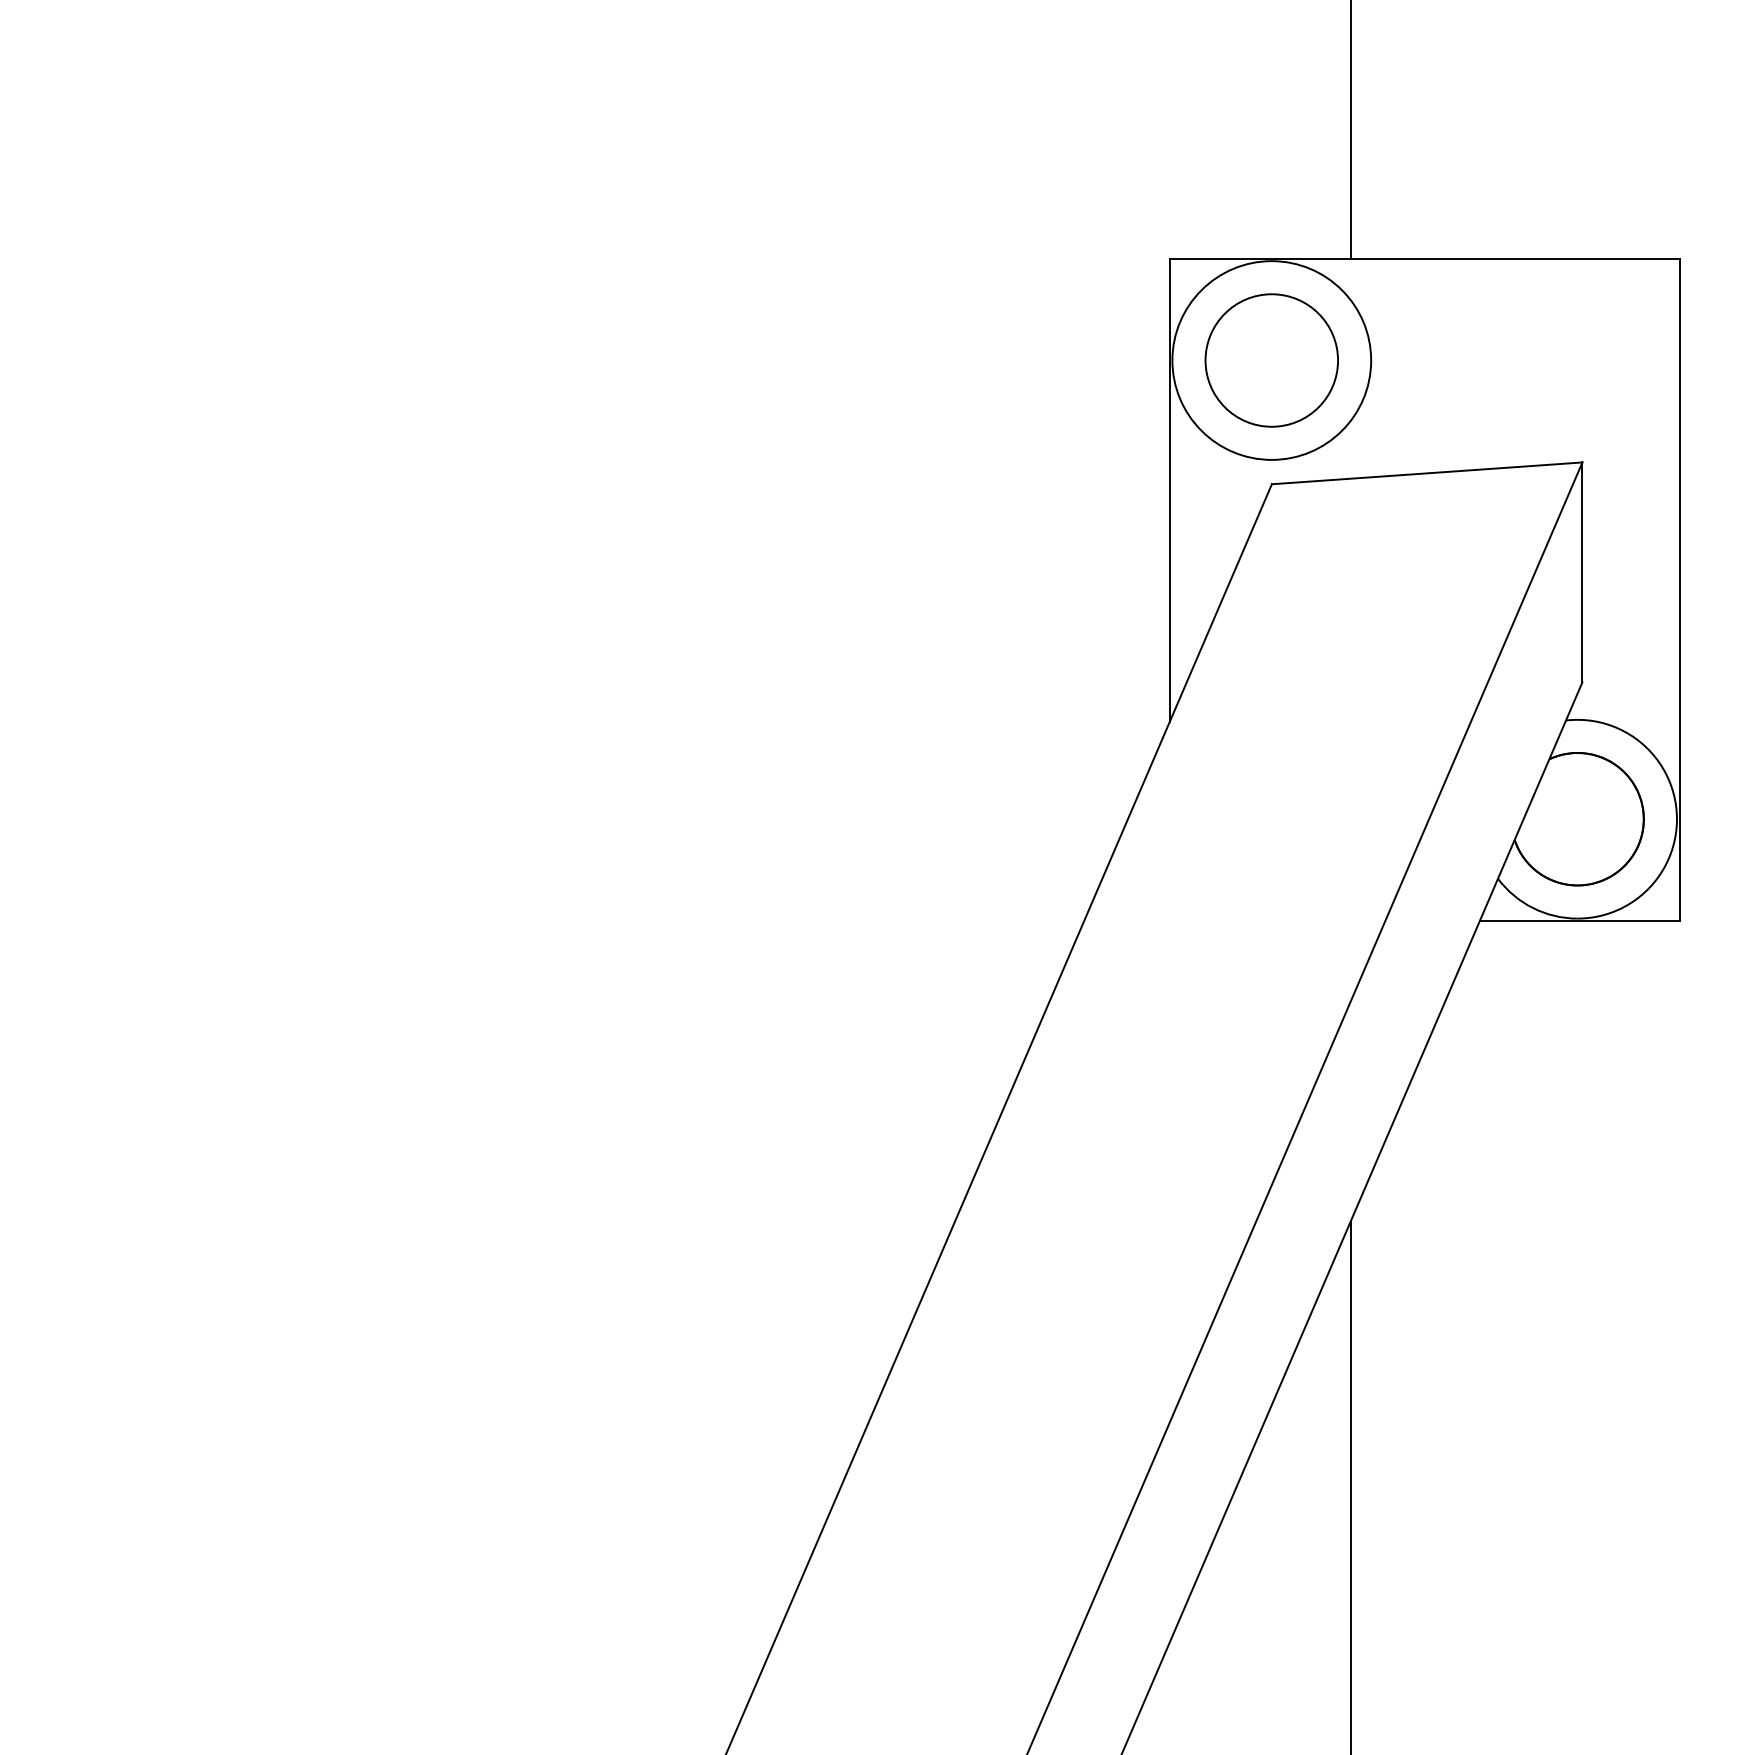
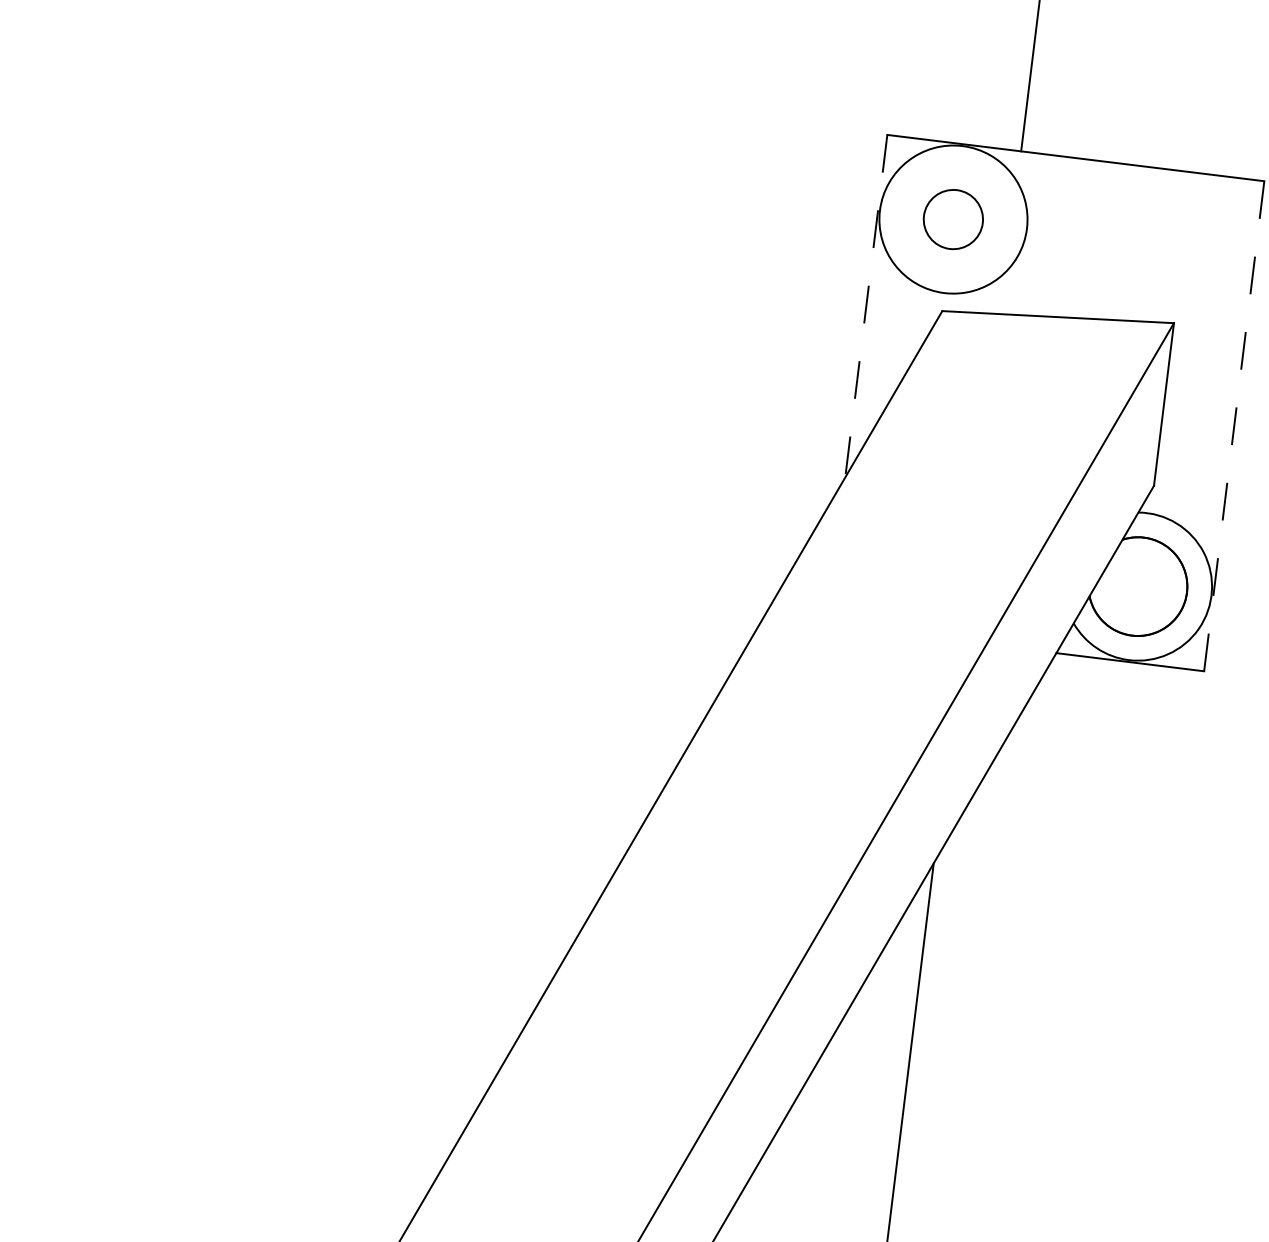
circle: (1271, 360) -> (953, 219), size x0.6
line: (1169, 490) -> (866, 306), solid -> dashed
line: (1679, 589) -> (1234, 425), solid -> dashed

